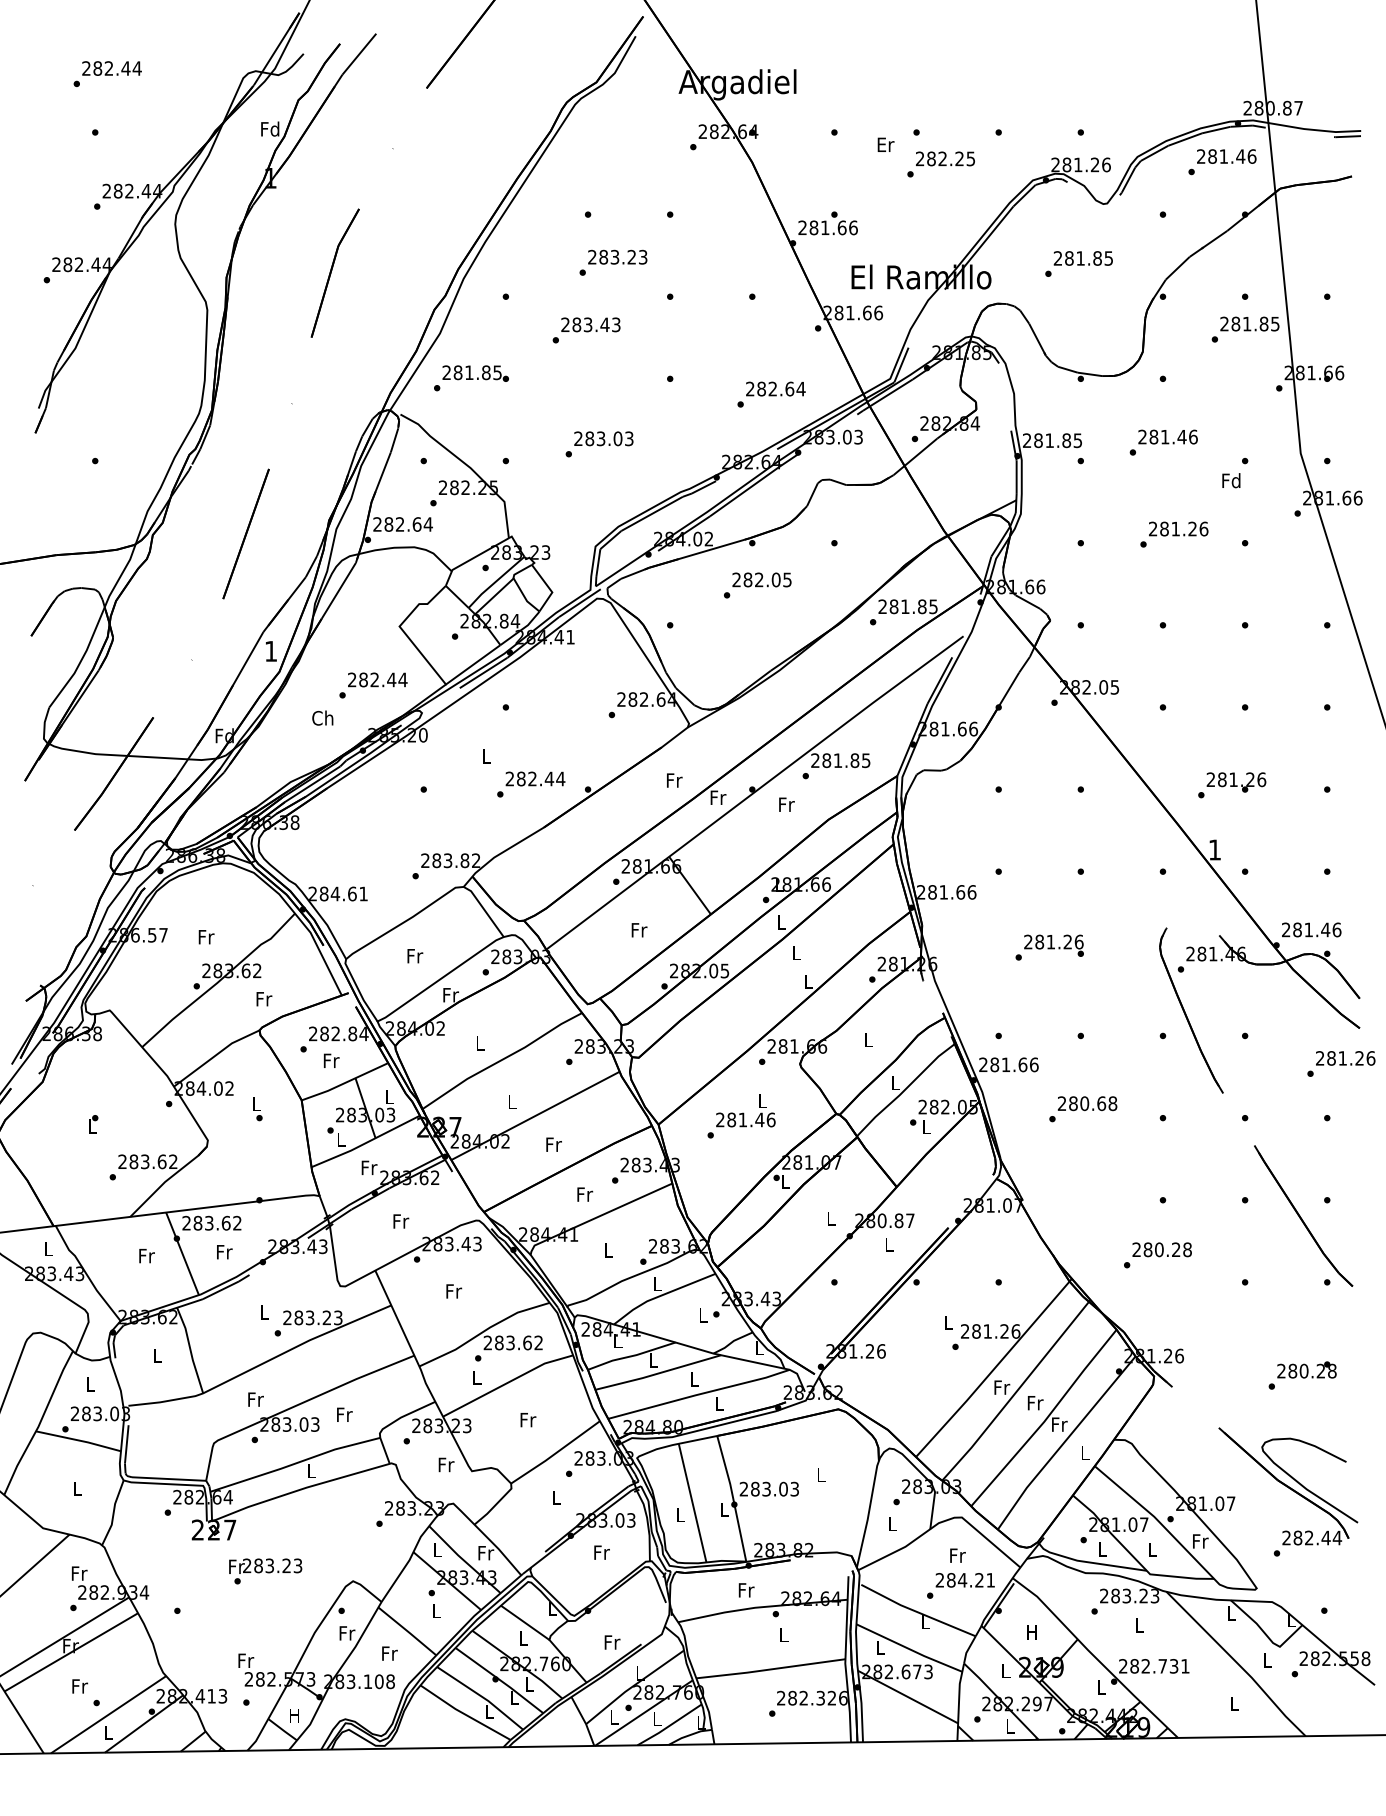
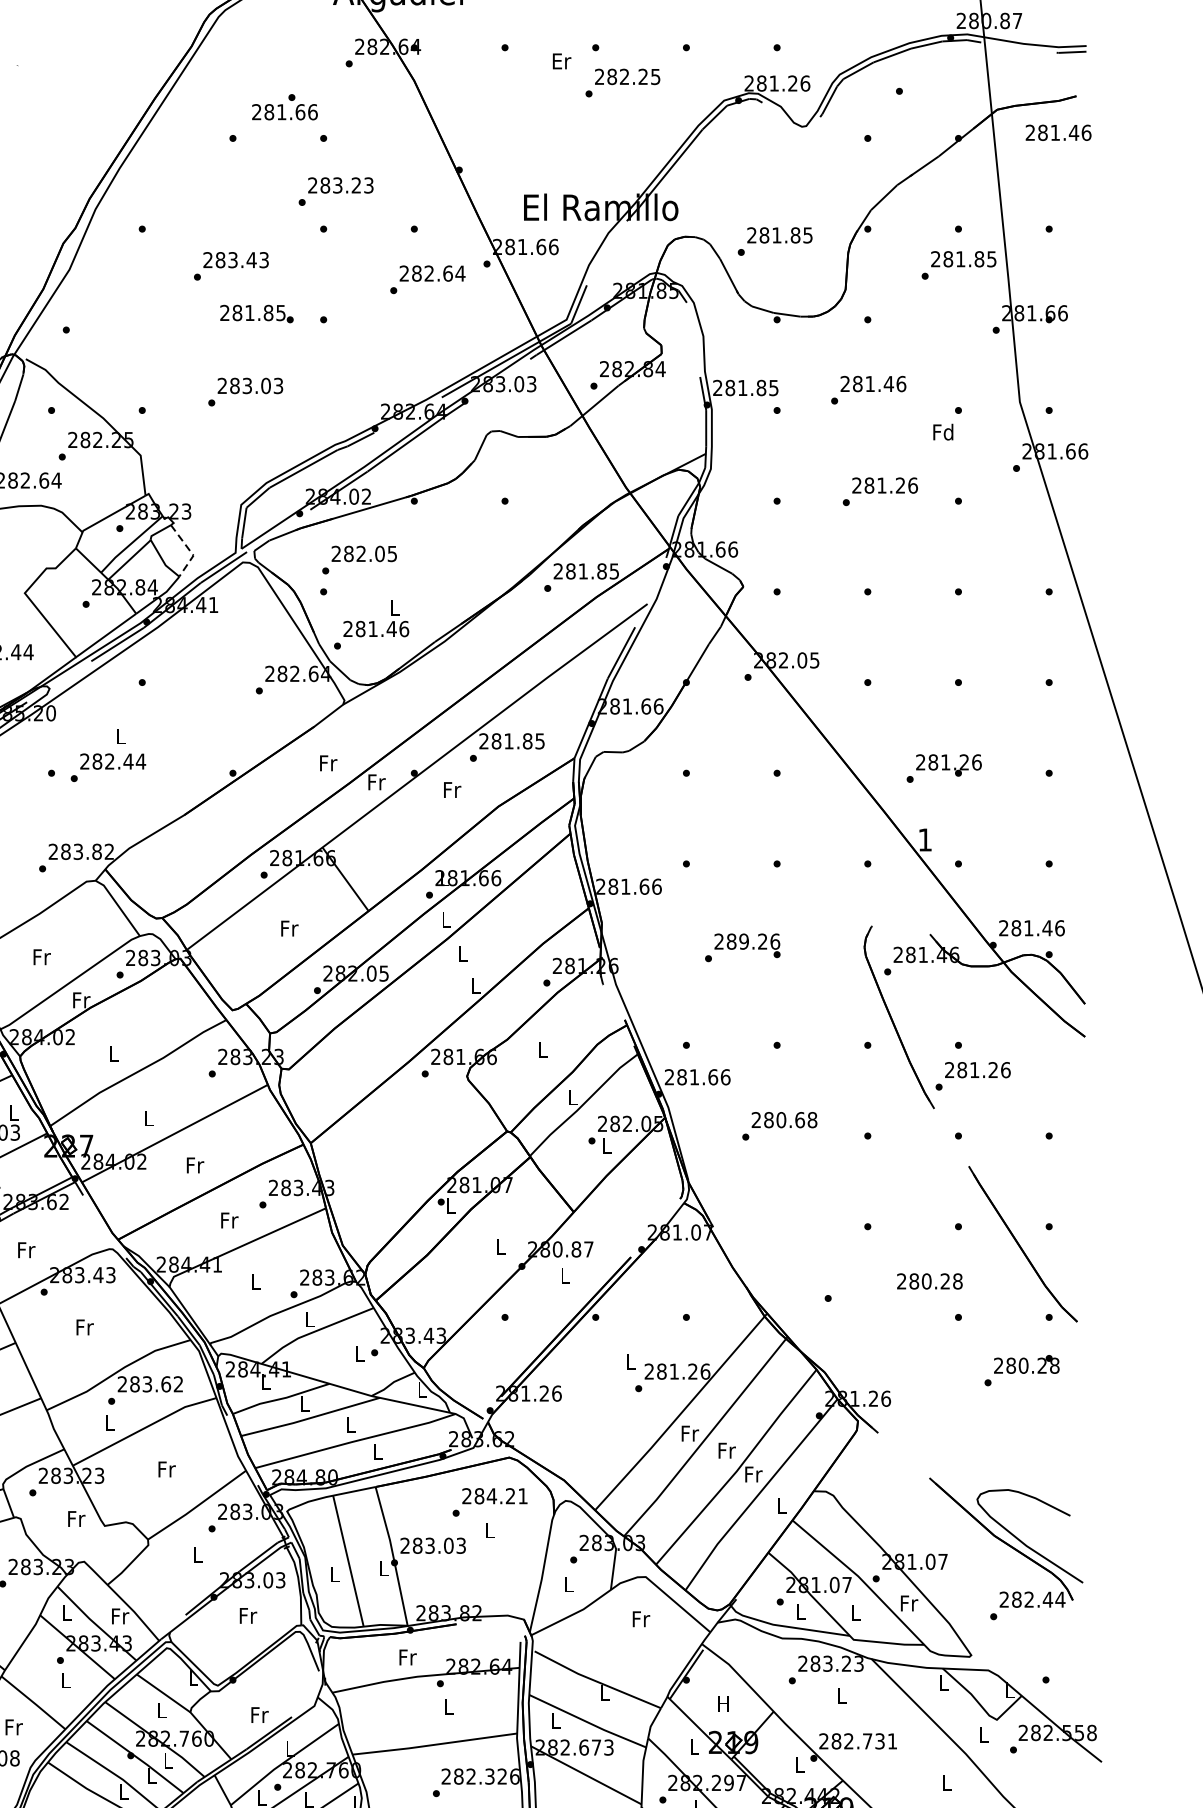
text: (1226, 156) -> (1058, 132), moved
text: (827, 223) -> (284, 107), moved
text: (613, 262) -> (336, 191), moved
text: (1078, 263) -> (774, 240), moved
text: (475, 373) -> (256, 313), moved
text: (771, 394) -> (427, 279), moved
text: (757, 585) -> (359, 560), moved
line: (549, 588) -> (190, 551), solid -> dashed
text: (531, 784) -> (108, 767), moved
text: (1050, 941) -> (743, 941), 281.26 -> 289.26
text: (1341, 1063) -> (973, 1075), moved
text: (741, 1116) -> (371, 625), moved
text: (1161, 1249) -> (929, 1281), moved
text: (1302, 1375) -> (1021, 1370), moved
text: (960, 1585) -> (489, 1501), moved

